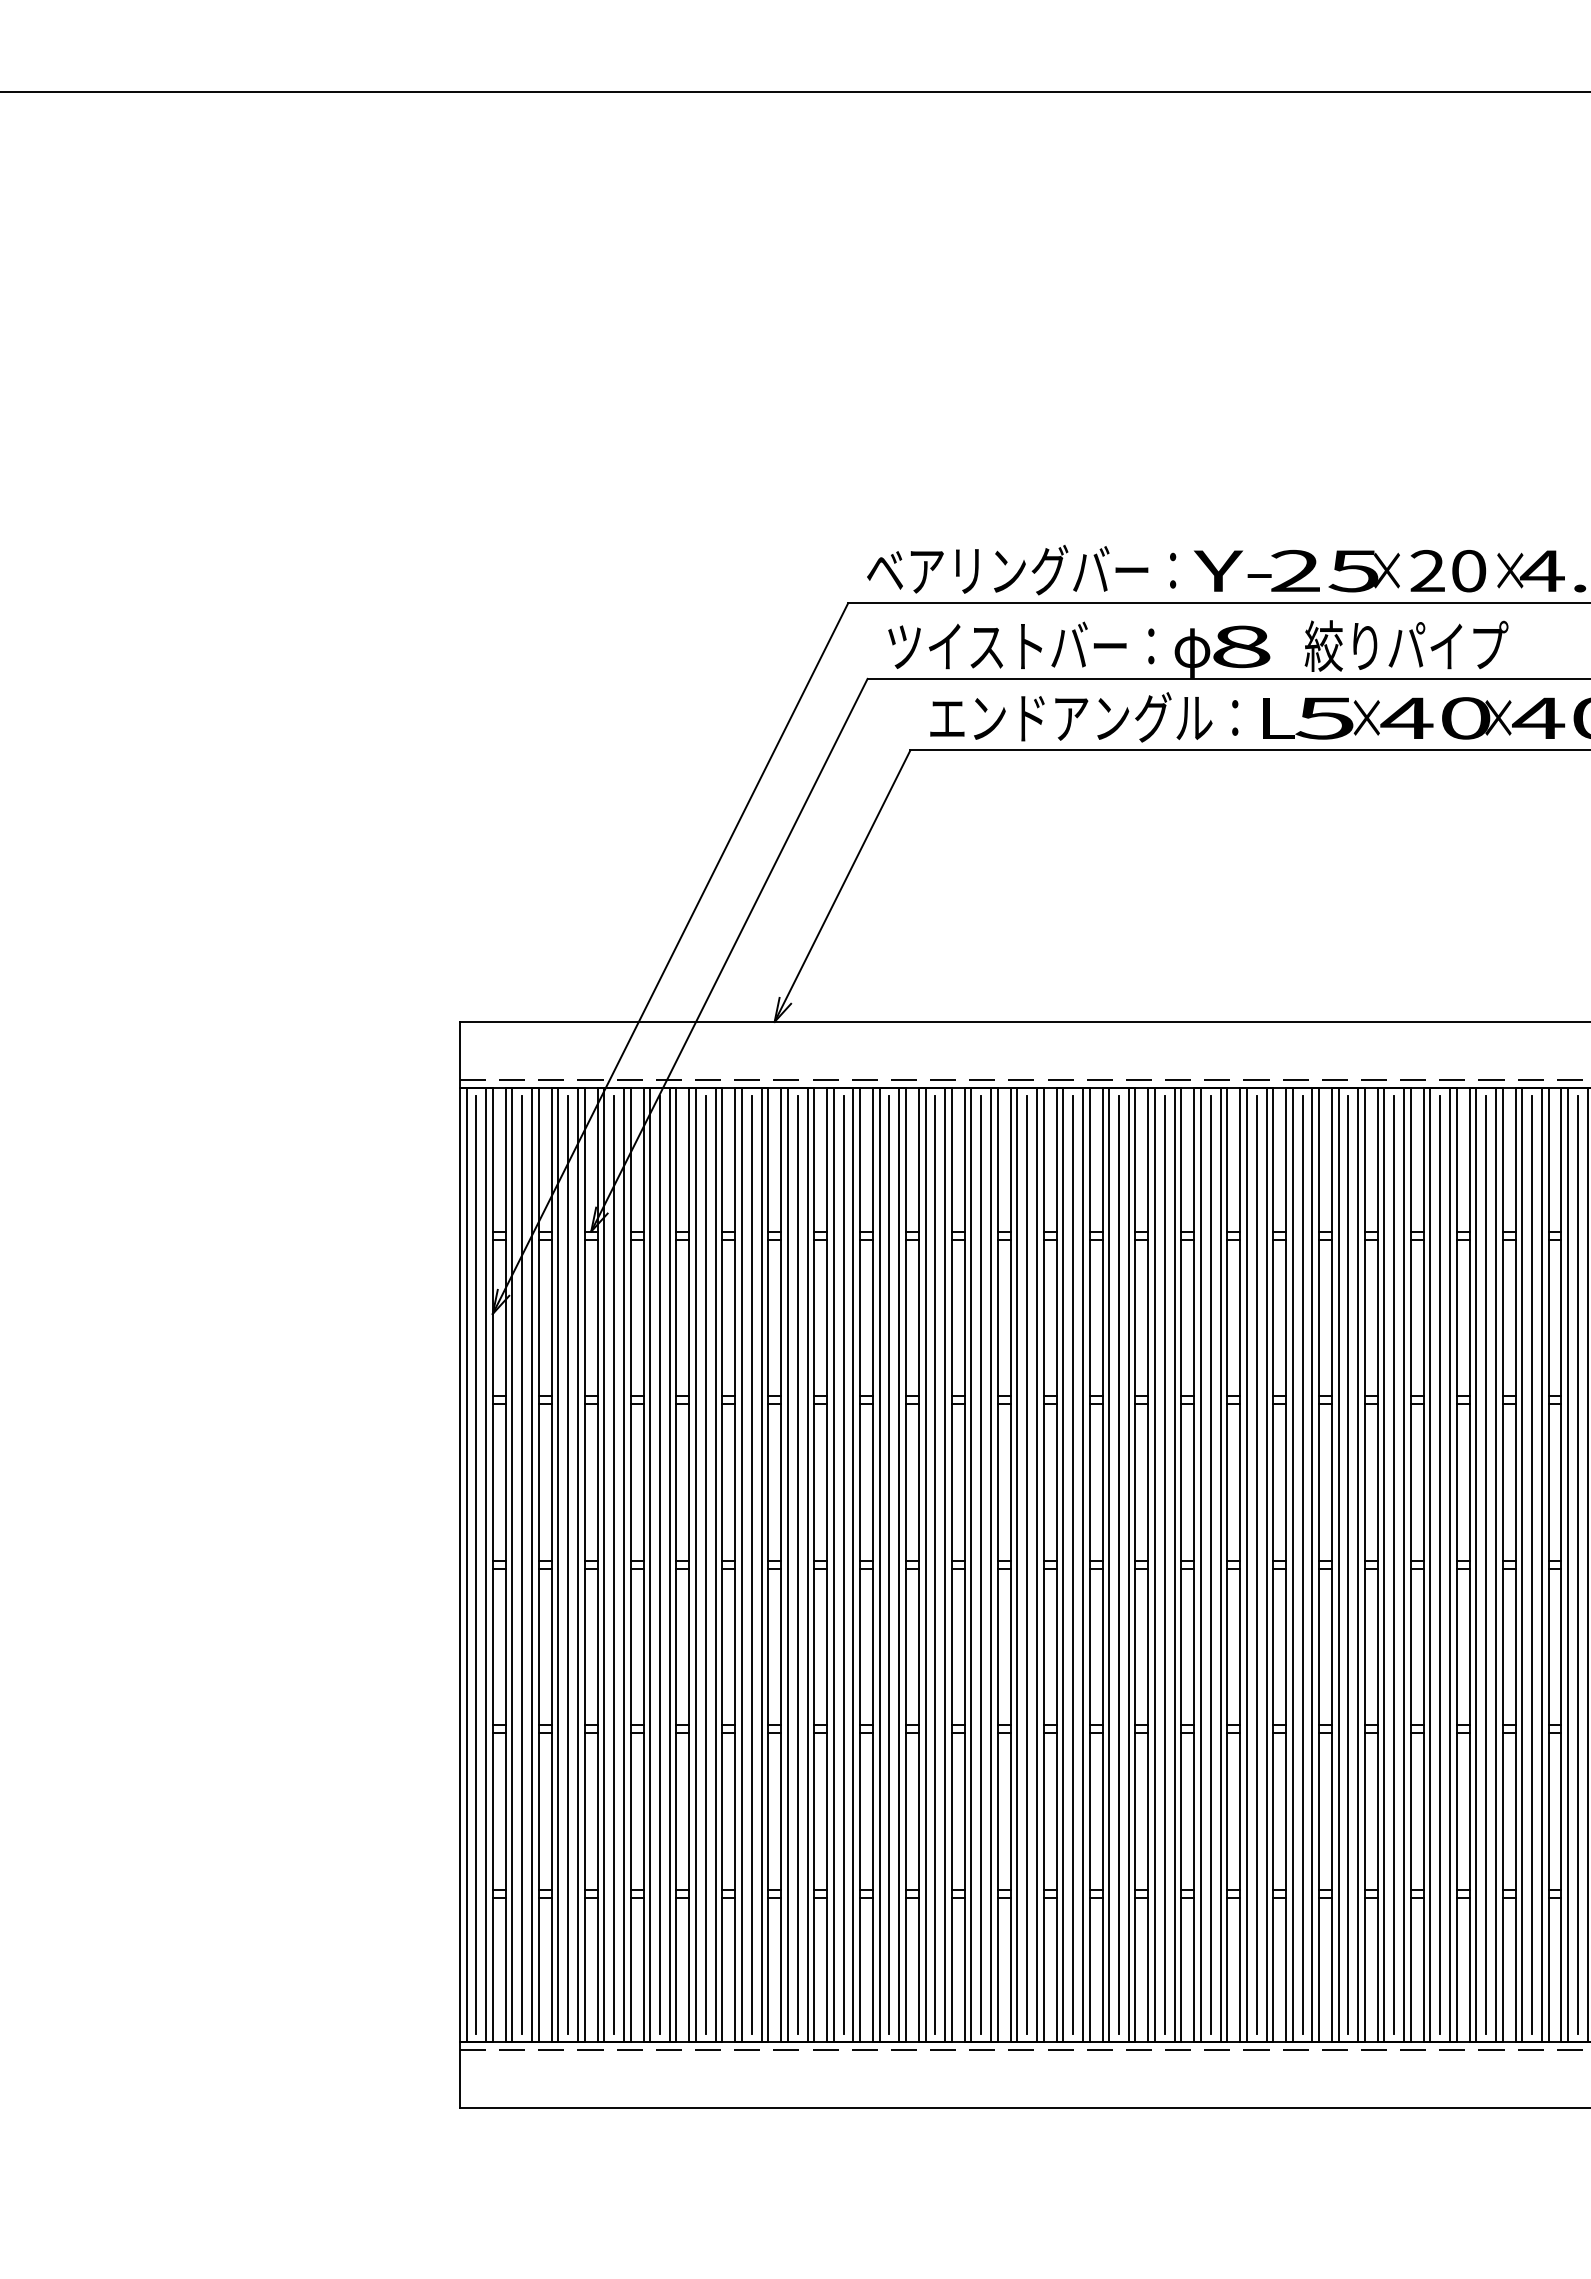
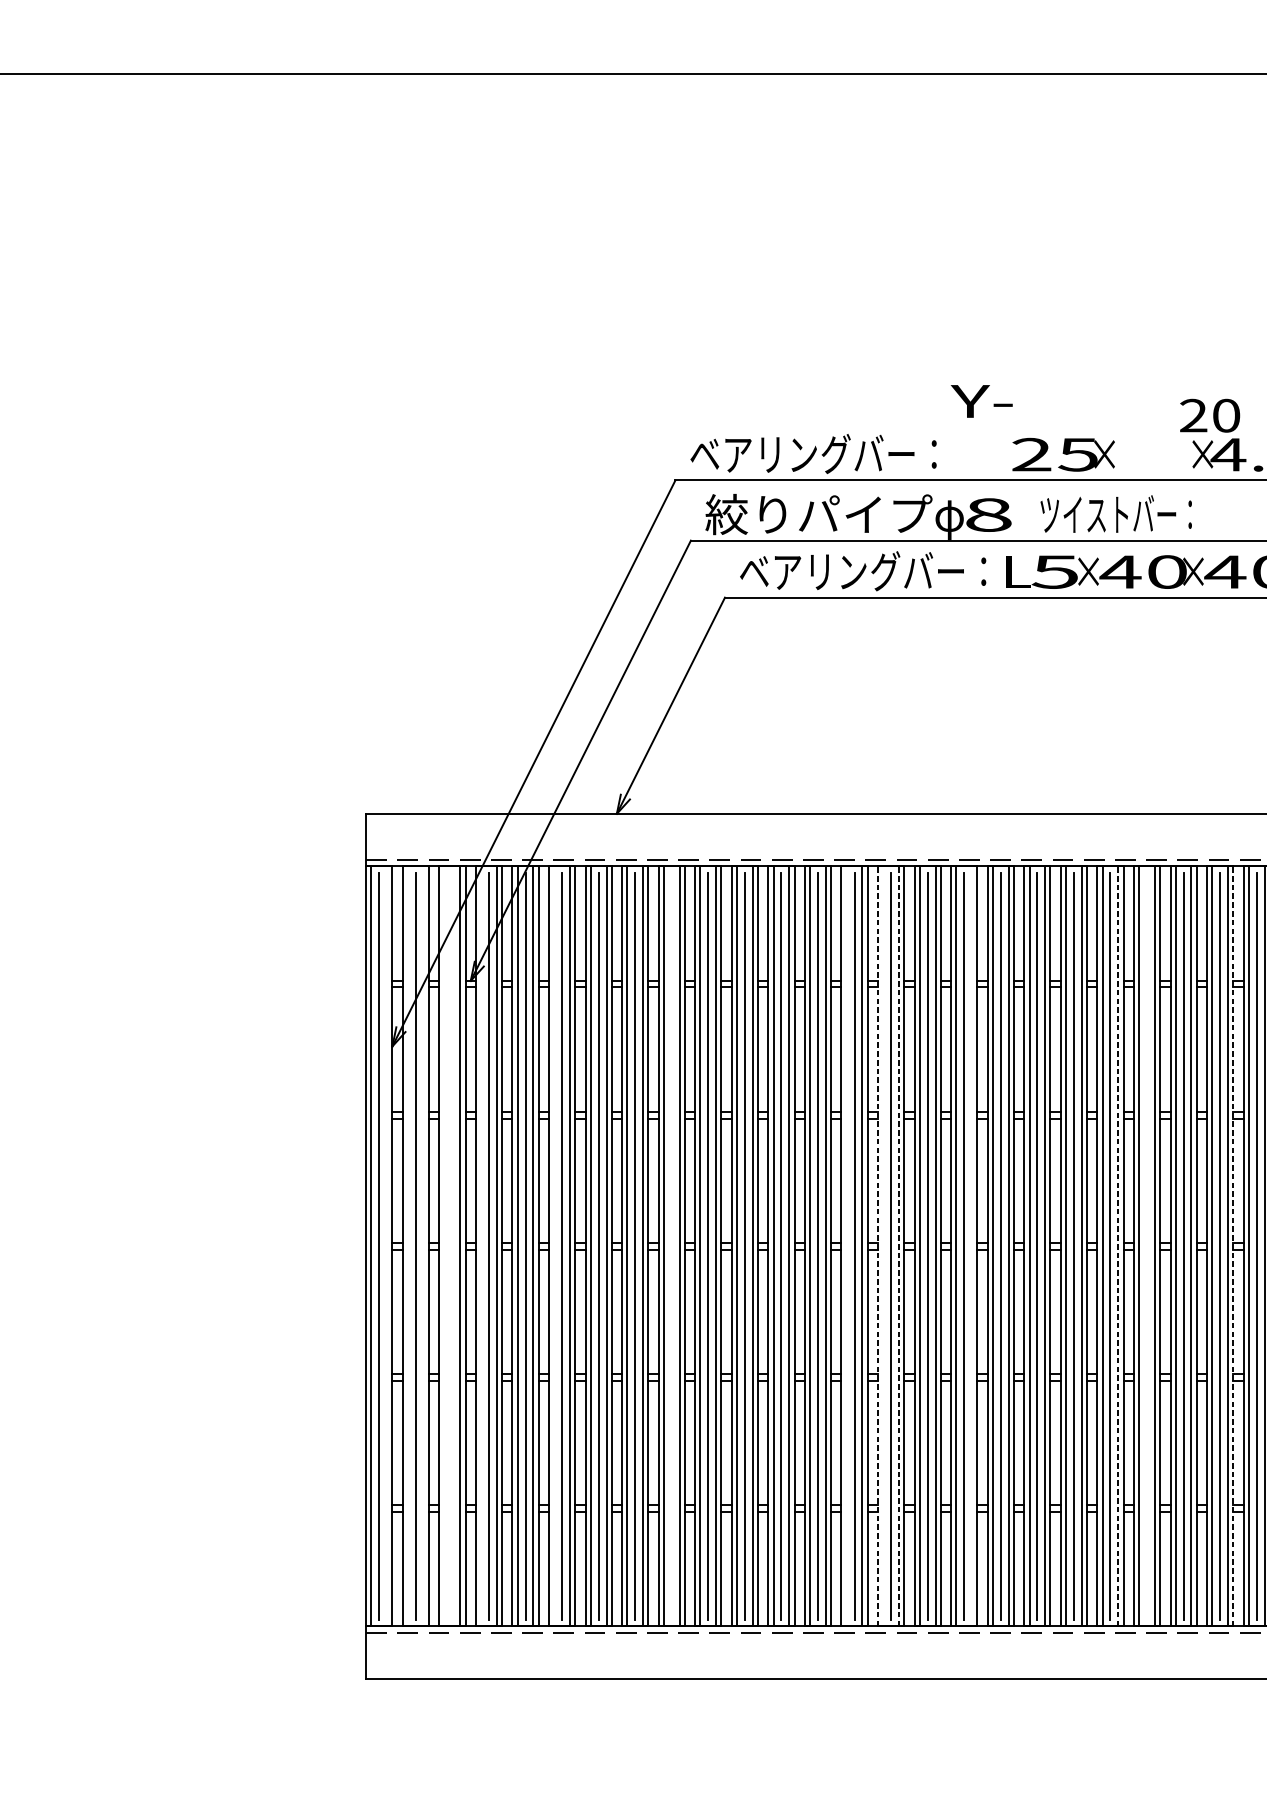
text: (1232, 570) -> (981, 400), moved
text: (1448, 571) -> (1210, 416), moved
text: (1027, 645) -> (818, 514), ツイストバー： -> 絞りパイプ
text: (1406, 645) -> (1120, 514), 絞りパイプ -> ツイストバー：
text: (1070, 717) -> (852, 571), エンドアングル： -> ベアリングバー：
line: (486, 1564) -> (387, 1246), removed
line: (512, 1564) -> (408, 1246), removed
line: (532, 1564) -> (424, 1246), removed
line: (558, 1564) -> (444, 1246), removed
line: (568, 1564) -> (452, 1246), removed
line: (604, 1564) -> (481, 1246), removed
line: (696, 1564) -> (554, 1246), removed
line: (843, 1564) -> (671, 1246), removed
line: (1063, 1564) -> (846, 1246), removed
line: (1102, 1564) -> (878, 1246), solid -> dashed
line: (1109, 1564) -> (883, 1246), removed
line: (1128, 1564) -> (898, 1246), solid -> dashed
line: (1220, 1564) -> (972, 1246), removed
line: (1404, 1564) -> (1118, 1246), solid -> dashed
line: (1440, 1564) -> (1147, 1246), removed
line: (1548, 1564) -> (1233, 1246), solid -> dashed

